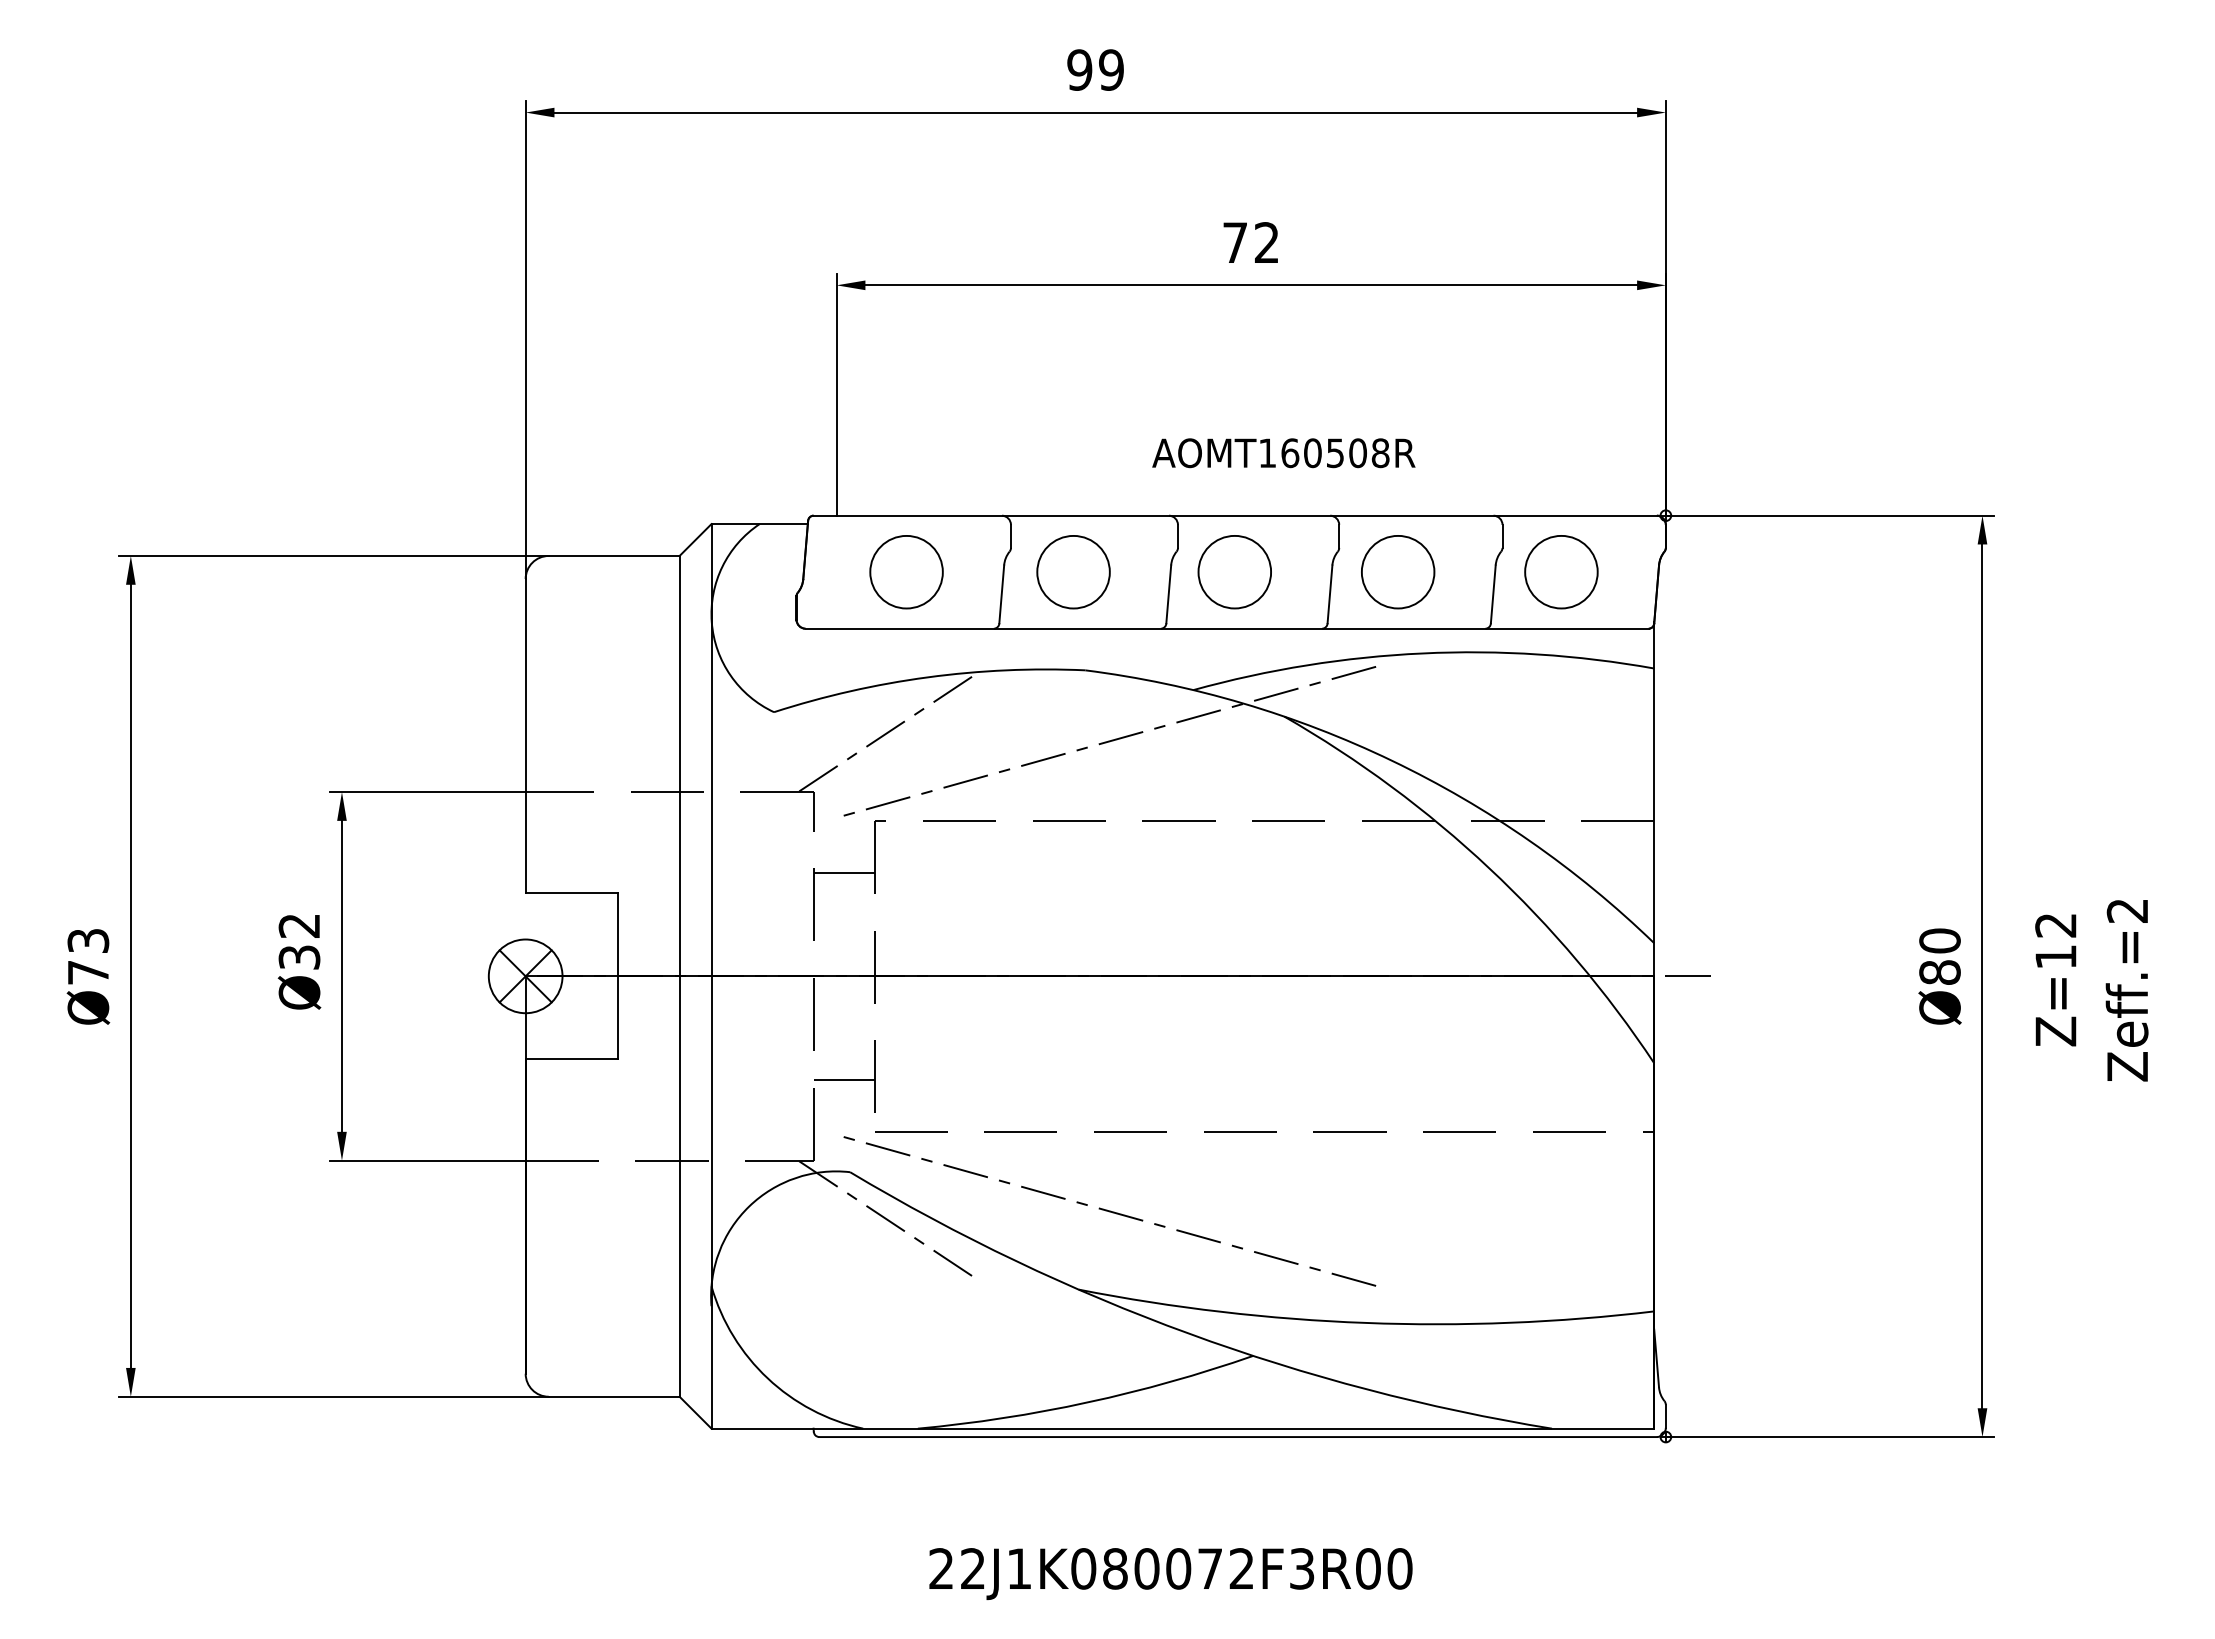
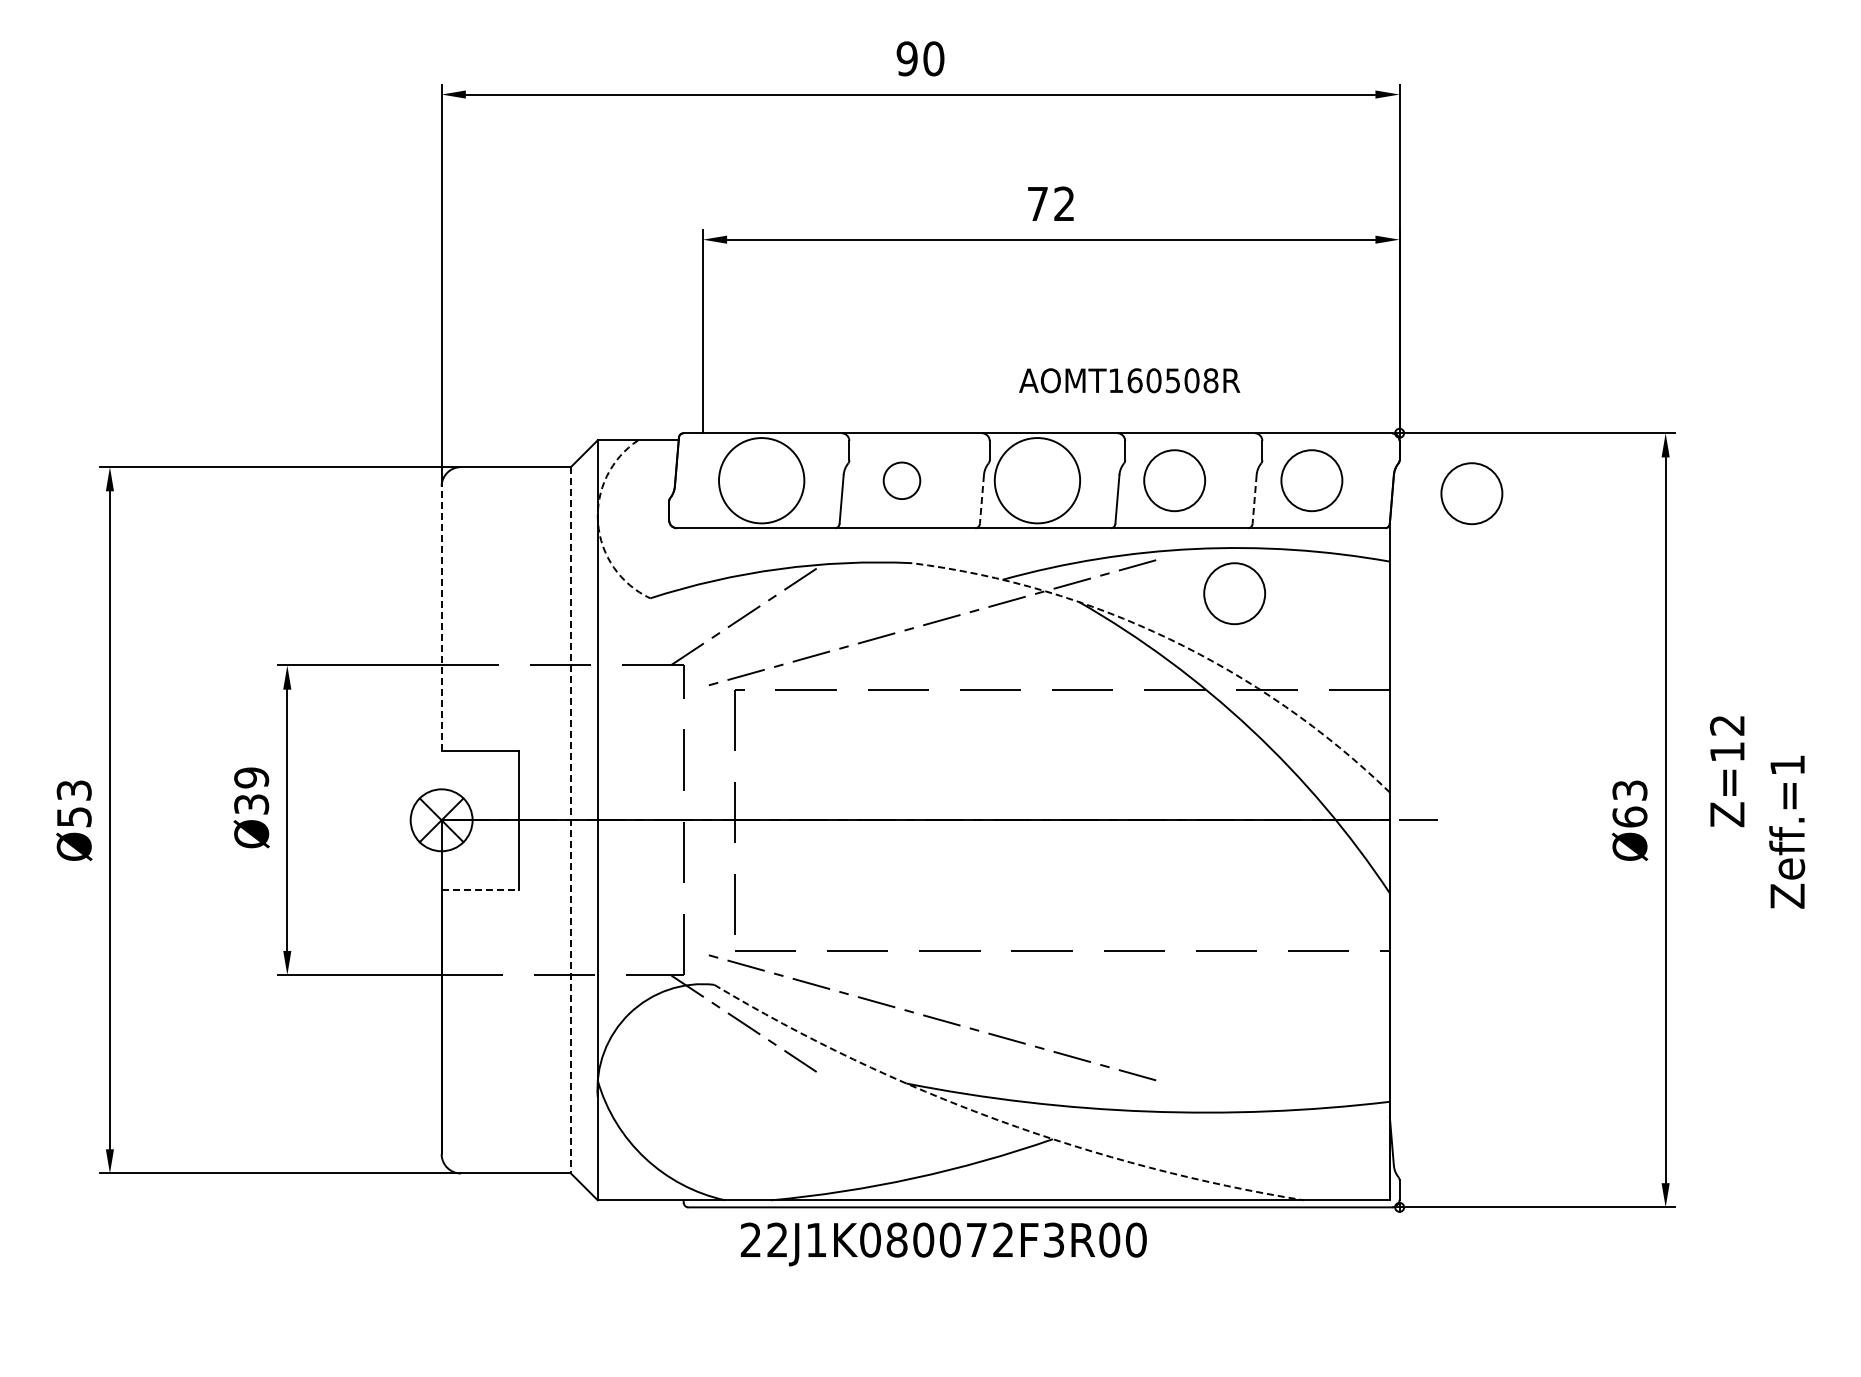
text: (1111, 69) -> (933, 58), 99 -> 90
text: (1283, 452) -> (1129, 380), moved
circle: (906, 571) -> (761, 480), size x1.4
circle: (1072, 571) -> (901, 480), size x0.6
circle: (1234, 571) -> (1037, 480), size x1.4
circle: (1751, 587) -> (1471, 493), added
line: (1168, 594) -> (981, 499), solid -> dashed
line: (1493, 594) -> (1254, 499), solid -> dashed
arc: (712, 621) -> (598, 522), solid -> dashed
circle: (1469, 706) -> (1234, 593), added
line: (525, 736) -> (441, 618), solid -> dashed
arc: (1391, 761) -> (1169, 639), solid -> dashed
line: (843, 873) -> (708, 733), removed
text: (2127, 911) -> (1787, 765), Zeff.=2 -> Zeff.=1
text: (299, 925) -> (251, 777), Ø32 -> Ø39
text: (1939, 956) -> (1629, 803), Ø80 -> Ø63
text: (88, 973) -> (74, 817), Ø73 -> Ø53
line: (679, 976) -> (570, 820), solid -> dashed
text: (2056, 980) -> (1727, 771), moved
line: (571, 1058) -> (480, 889), solid -> dashed
line: (843, 1080) -> (708, 907), removed
arc: (1188, 1333) -> (998, 1120), solid -> dashed
text: (1170, 1574) -> (943, 1244), moved

